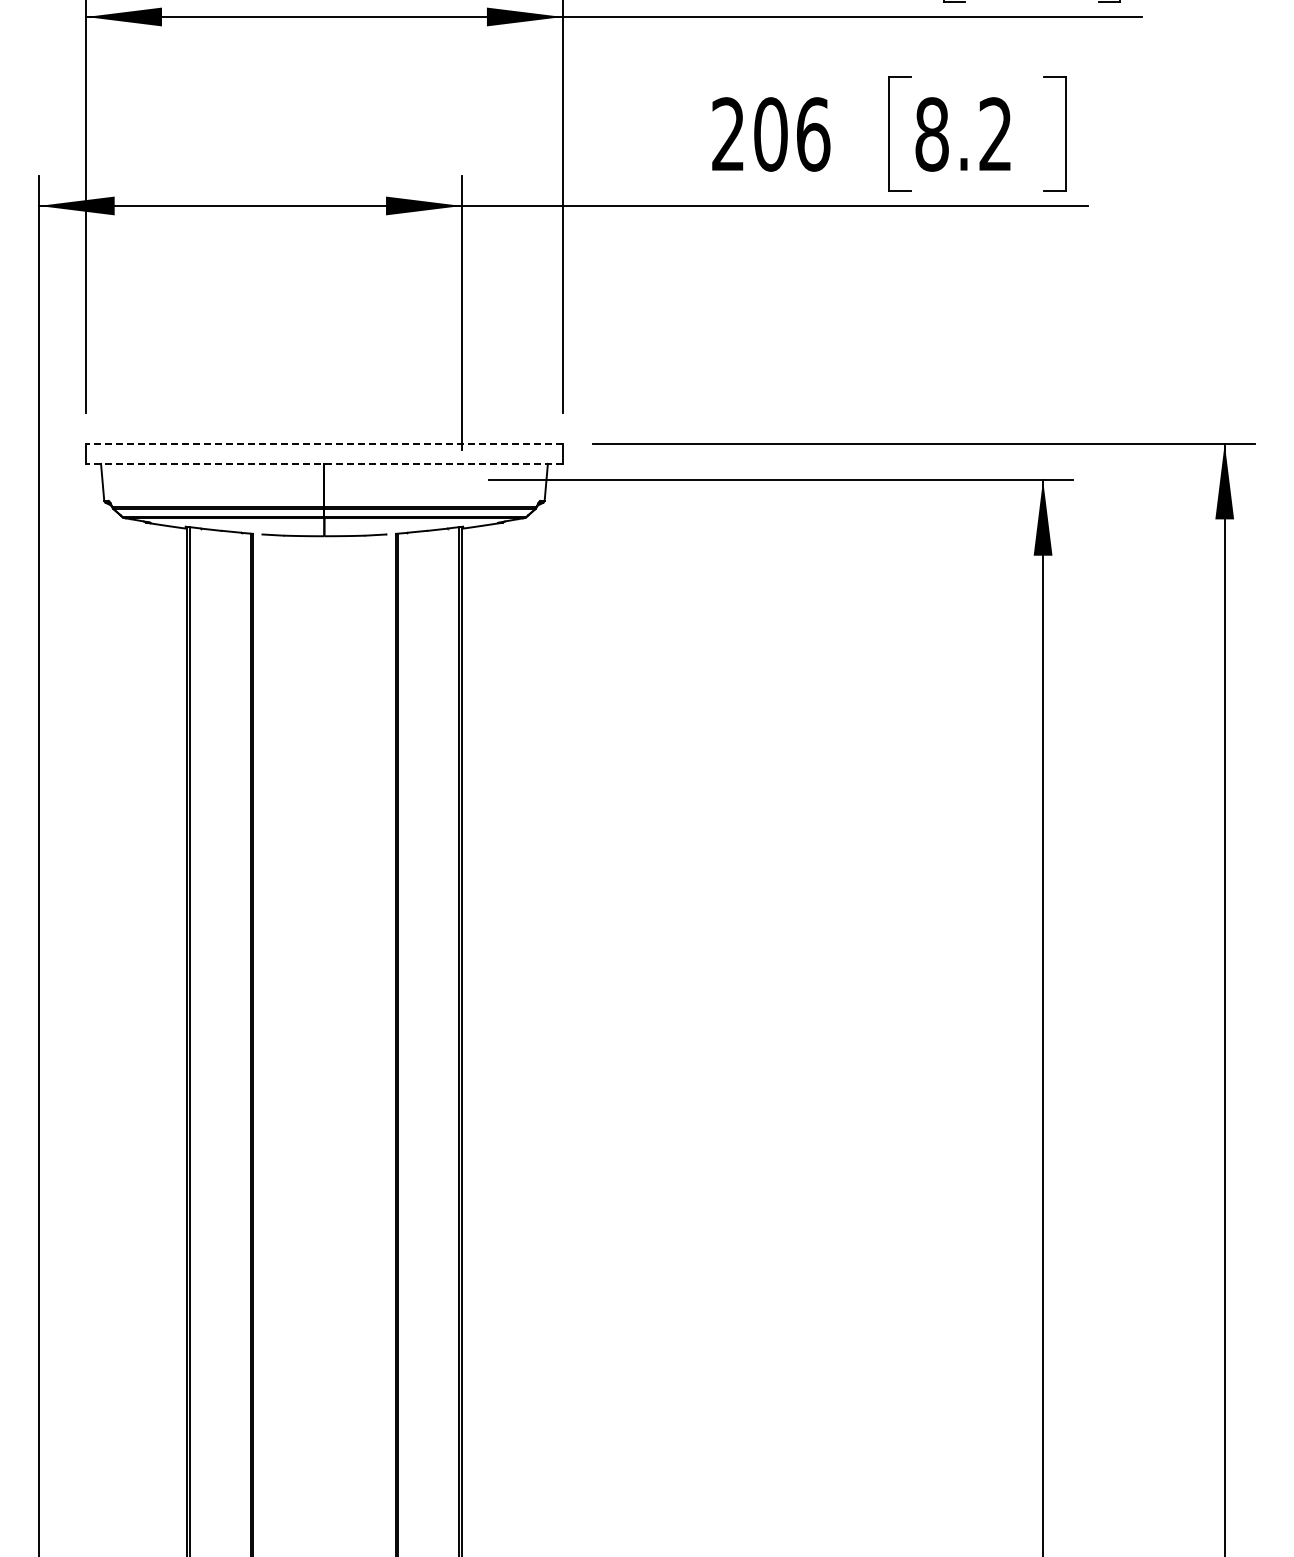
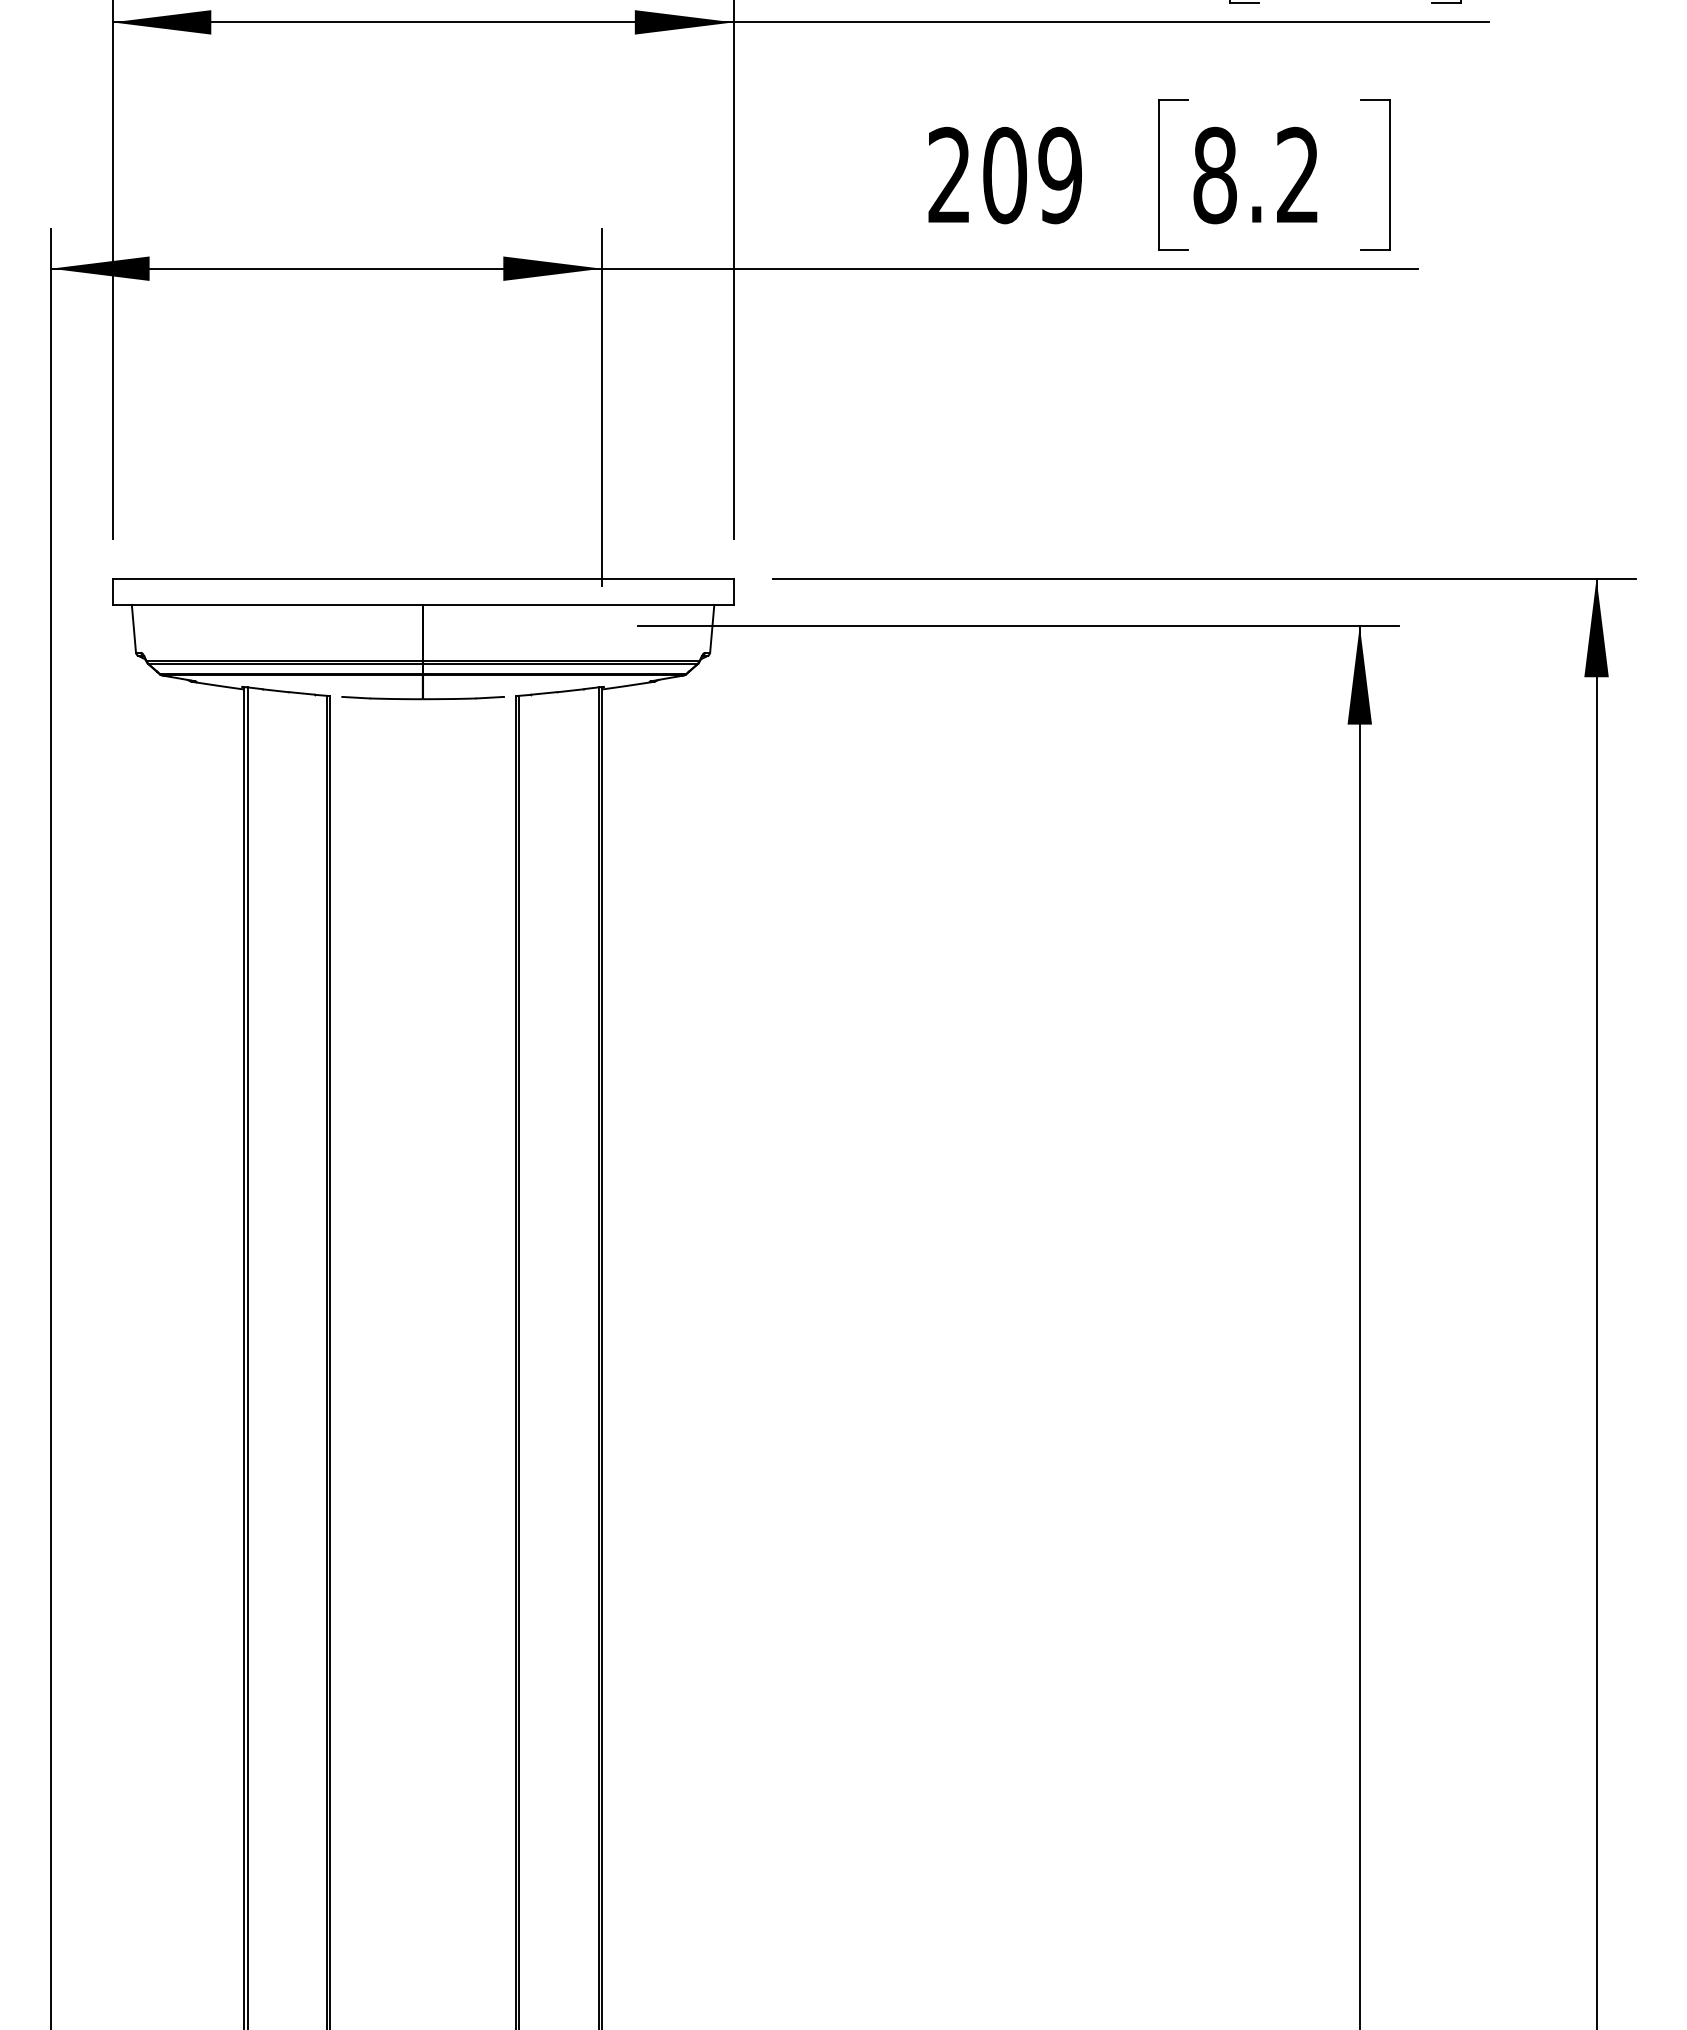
text: (813, 134) -> (1060, 175), 206 -> 209
line: (323, 443) -> (421, 578), dashed -> solid
line: (323, 463) -> (421, 604), dashed -> solid

